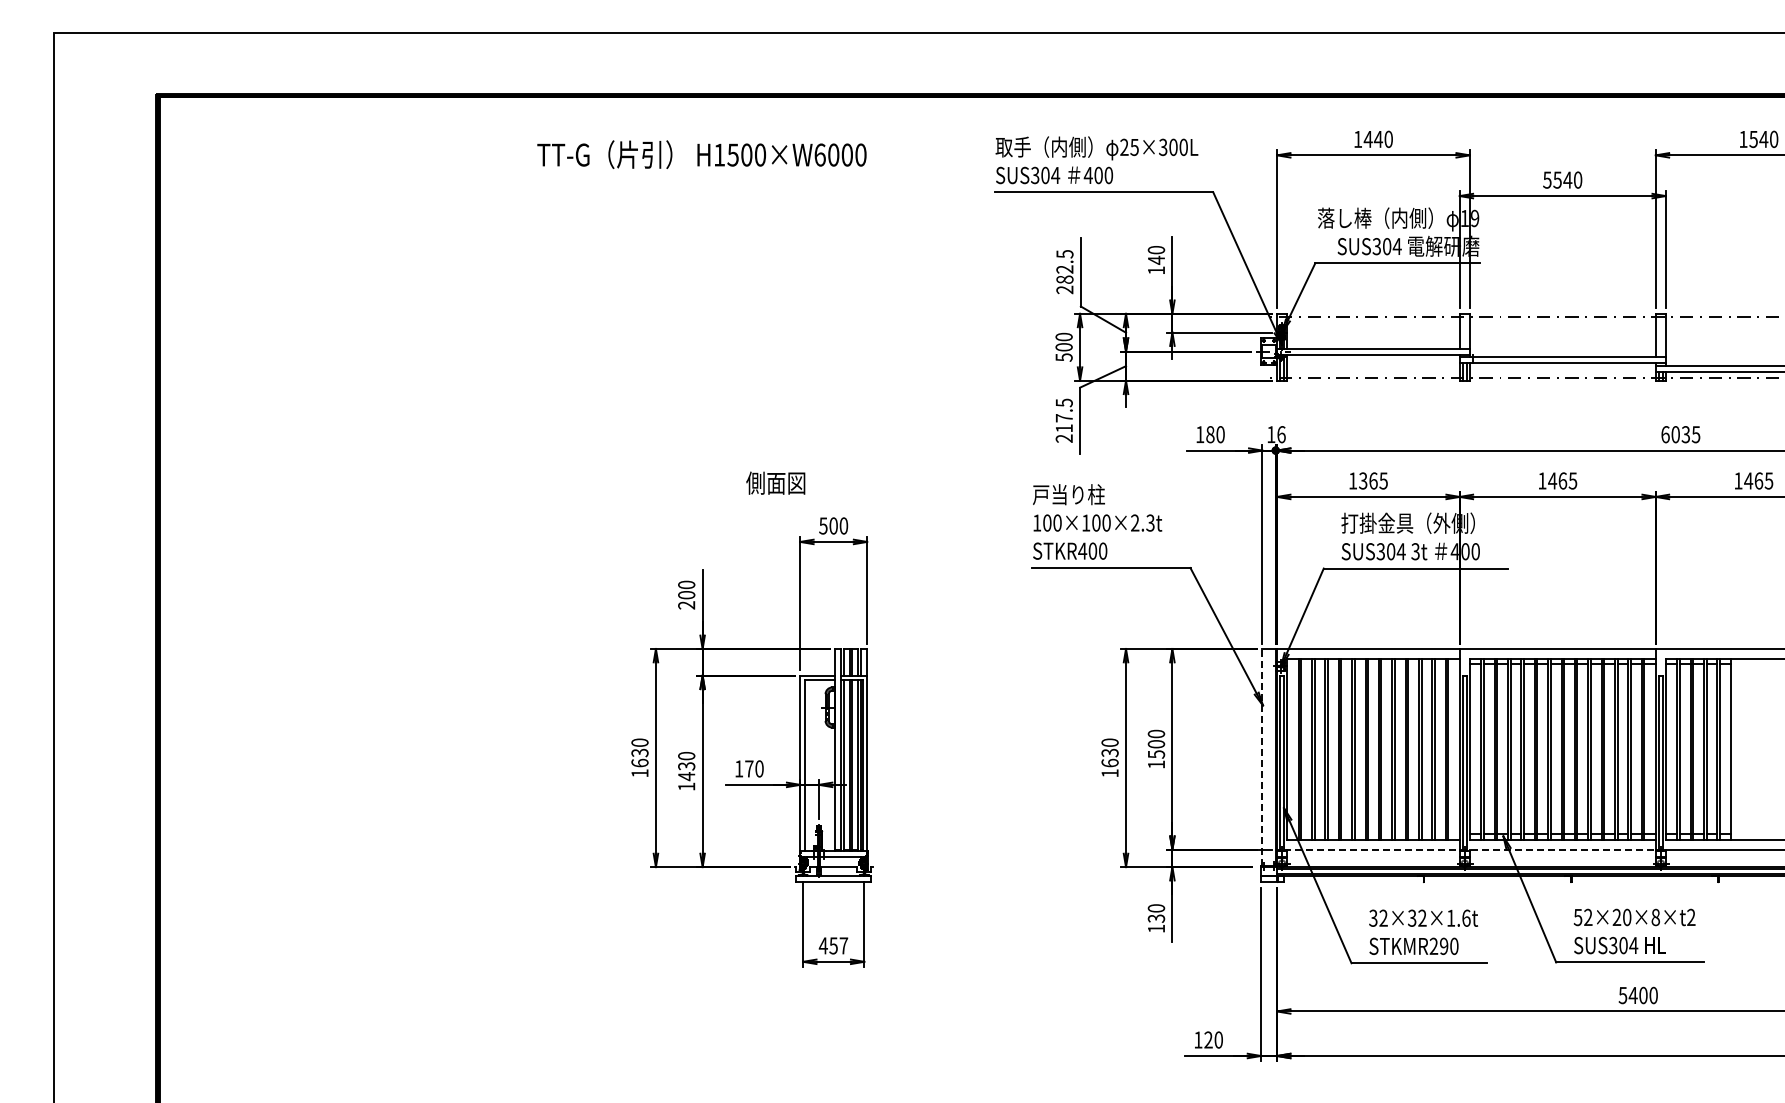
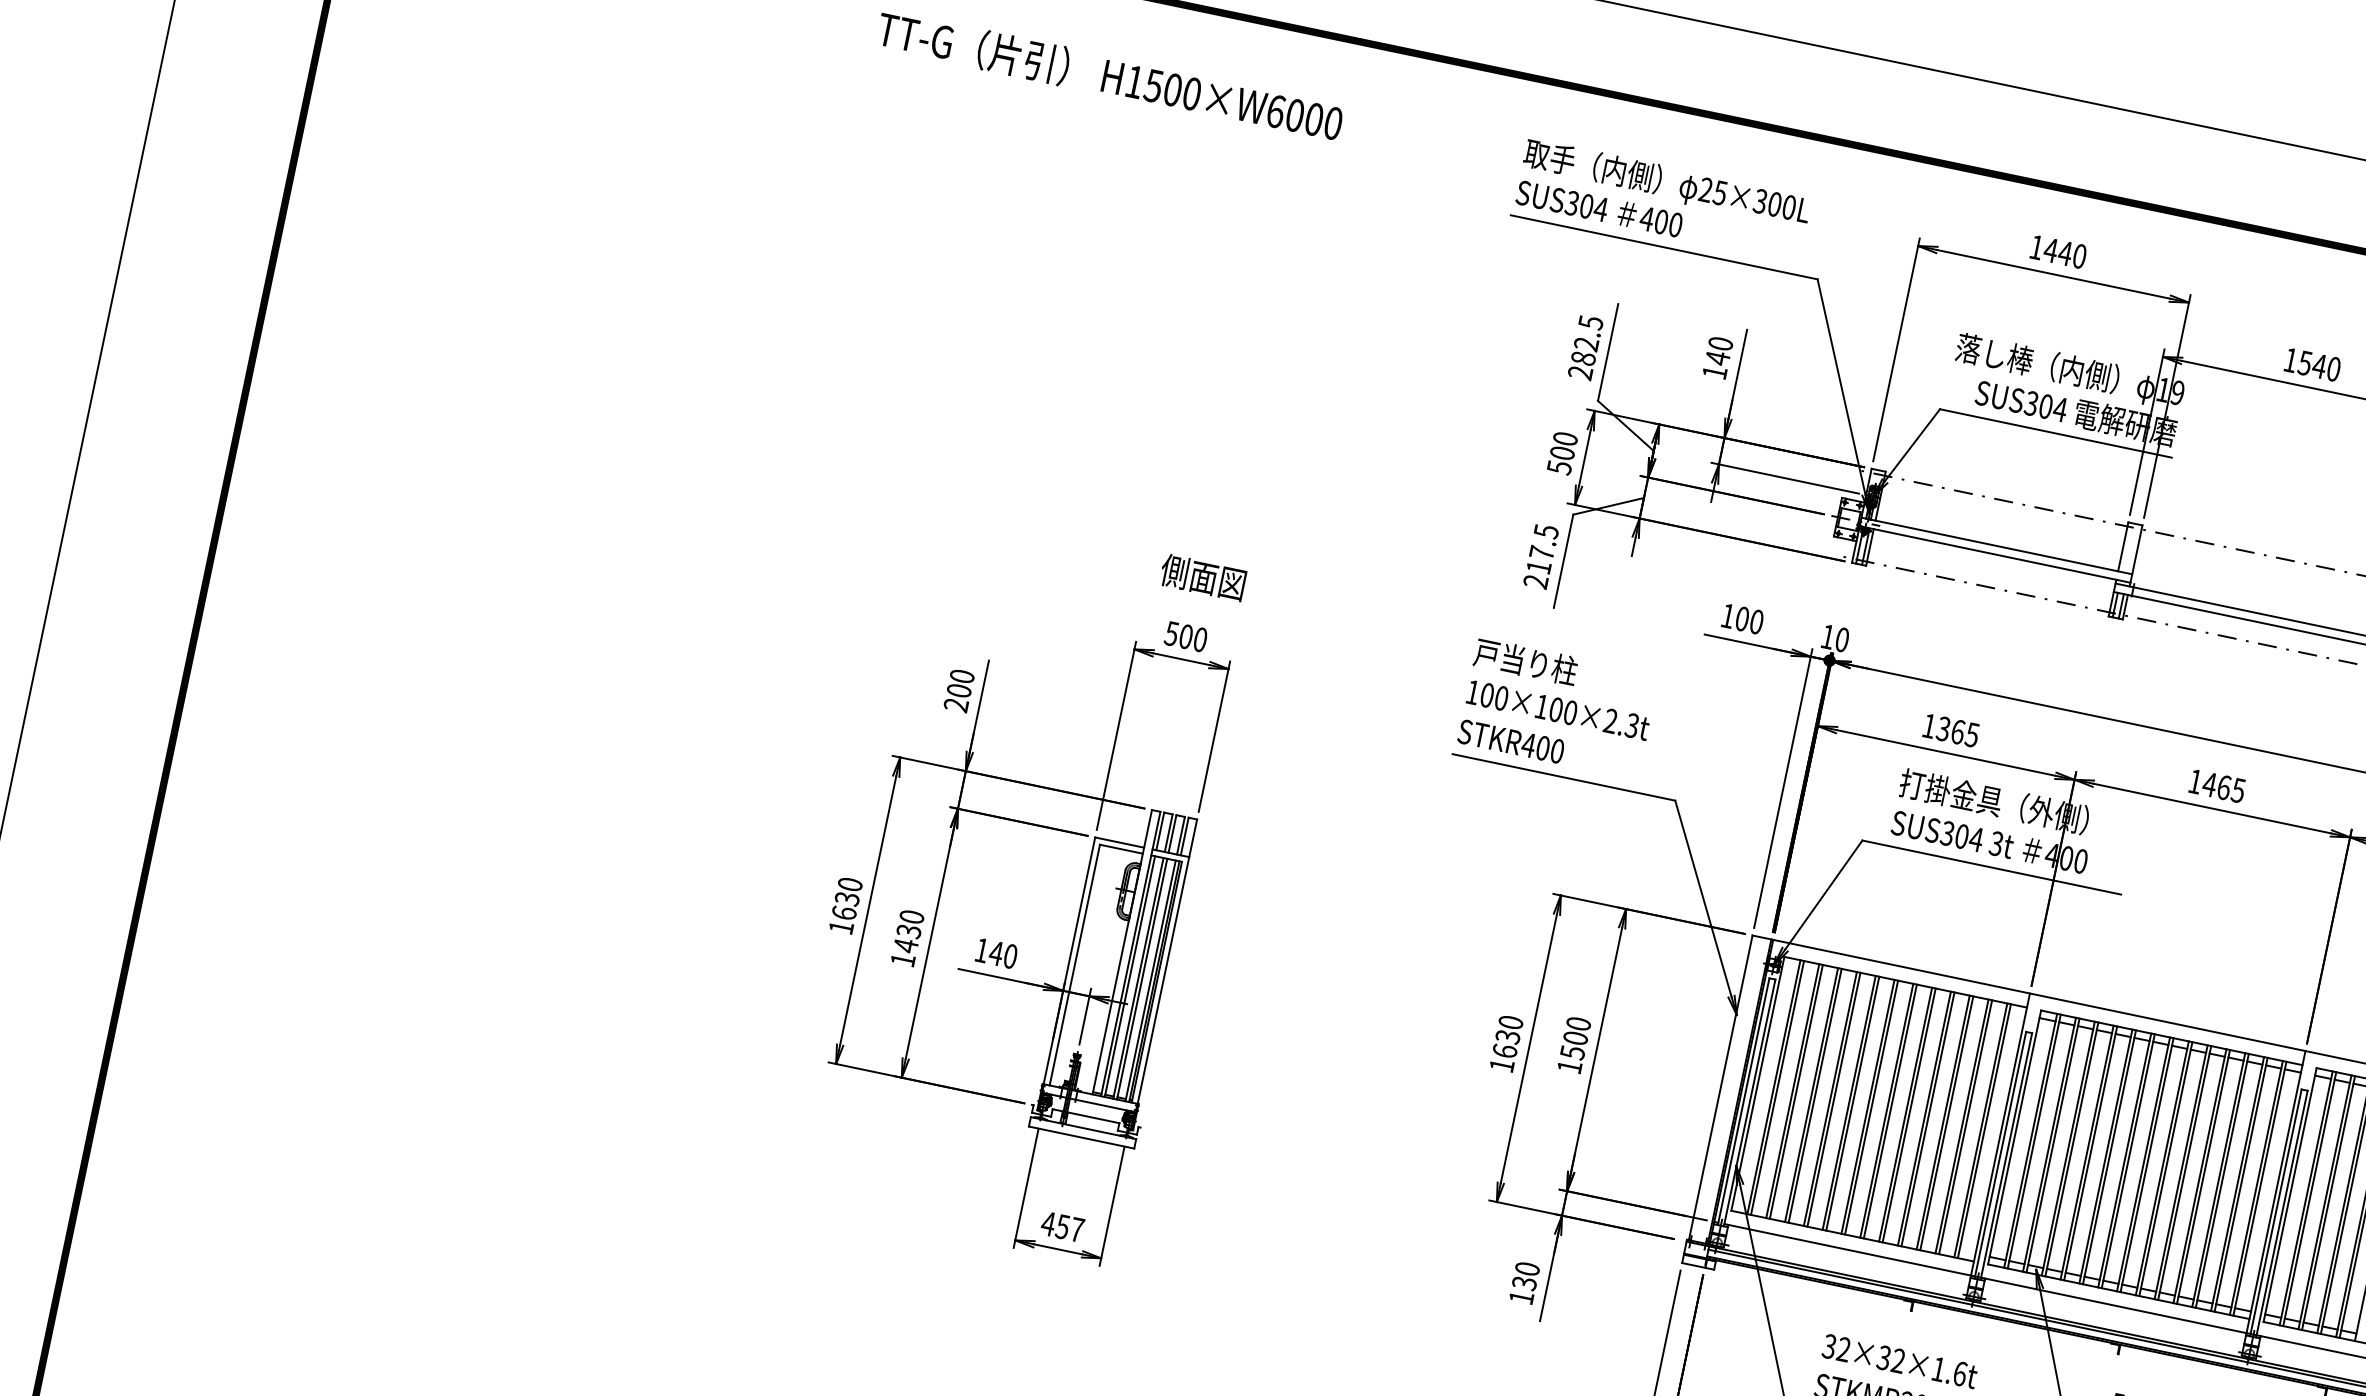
text: (1547, 179) -> (2291, 359), 5540 -> 1540
text: (1210, 434) -> (1742, 618), 180 -> 100
text: (1281, 434) -> (1842, 639), 16 -> 10
text: (775, 482) -> (1202, 576), moved
line: (1262, 756) -> (1721, 1086), dashed -> solid
text: (748, 768) -> (995, 952), 170 -> 140
line: (1470, 849) -> (1986, 1278), dashed -> solid

